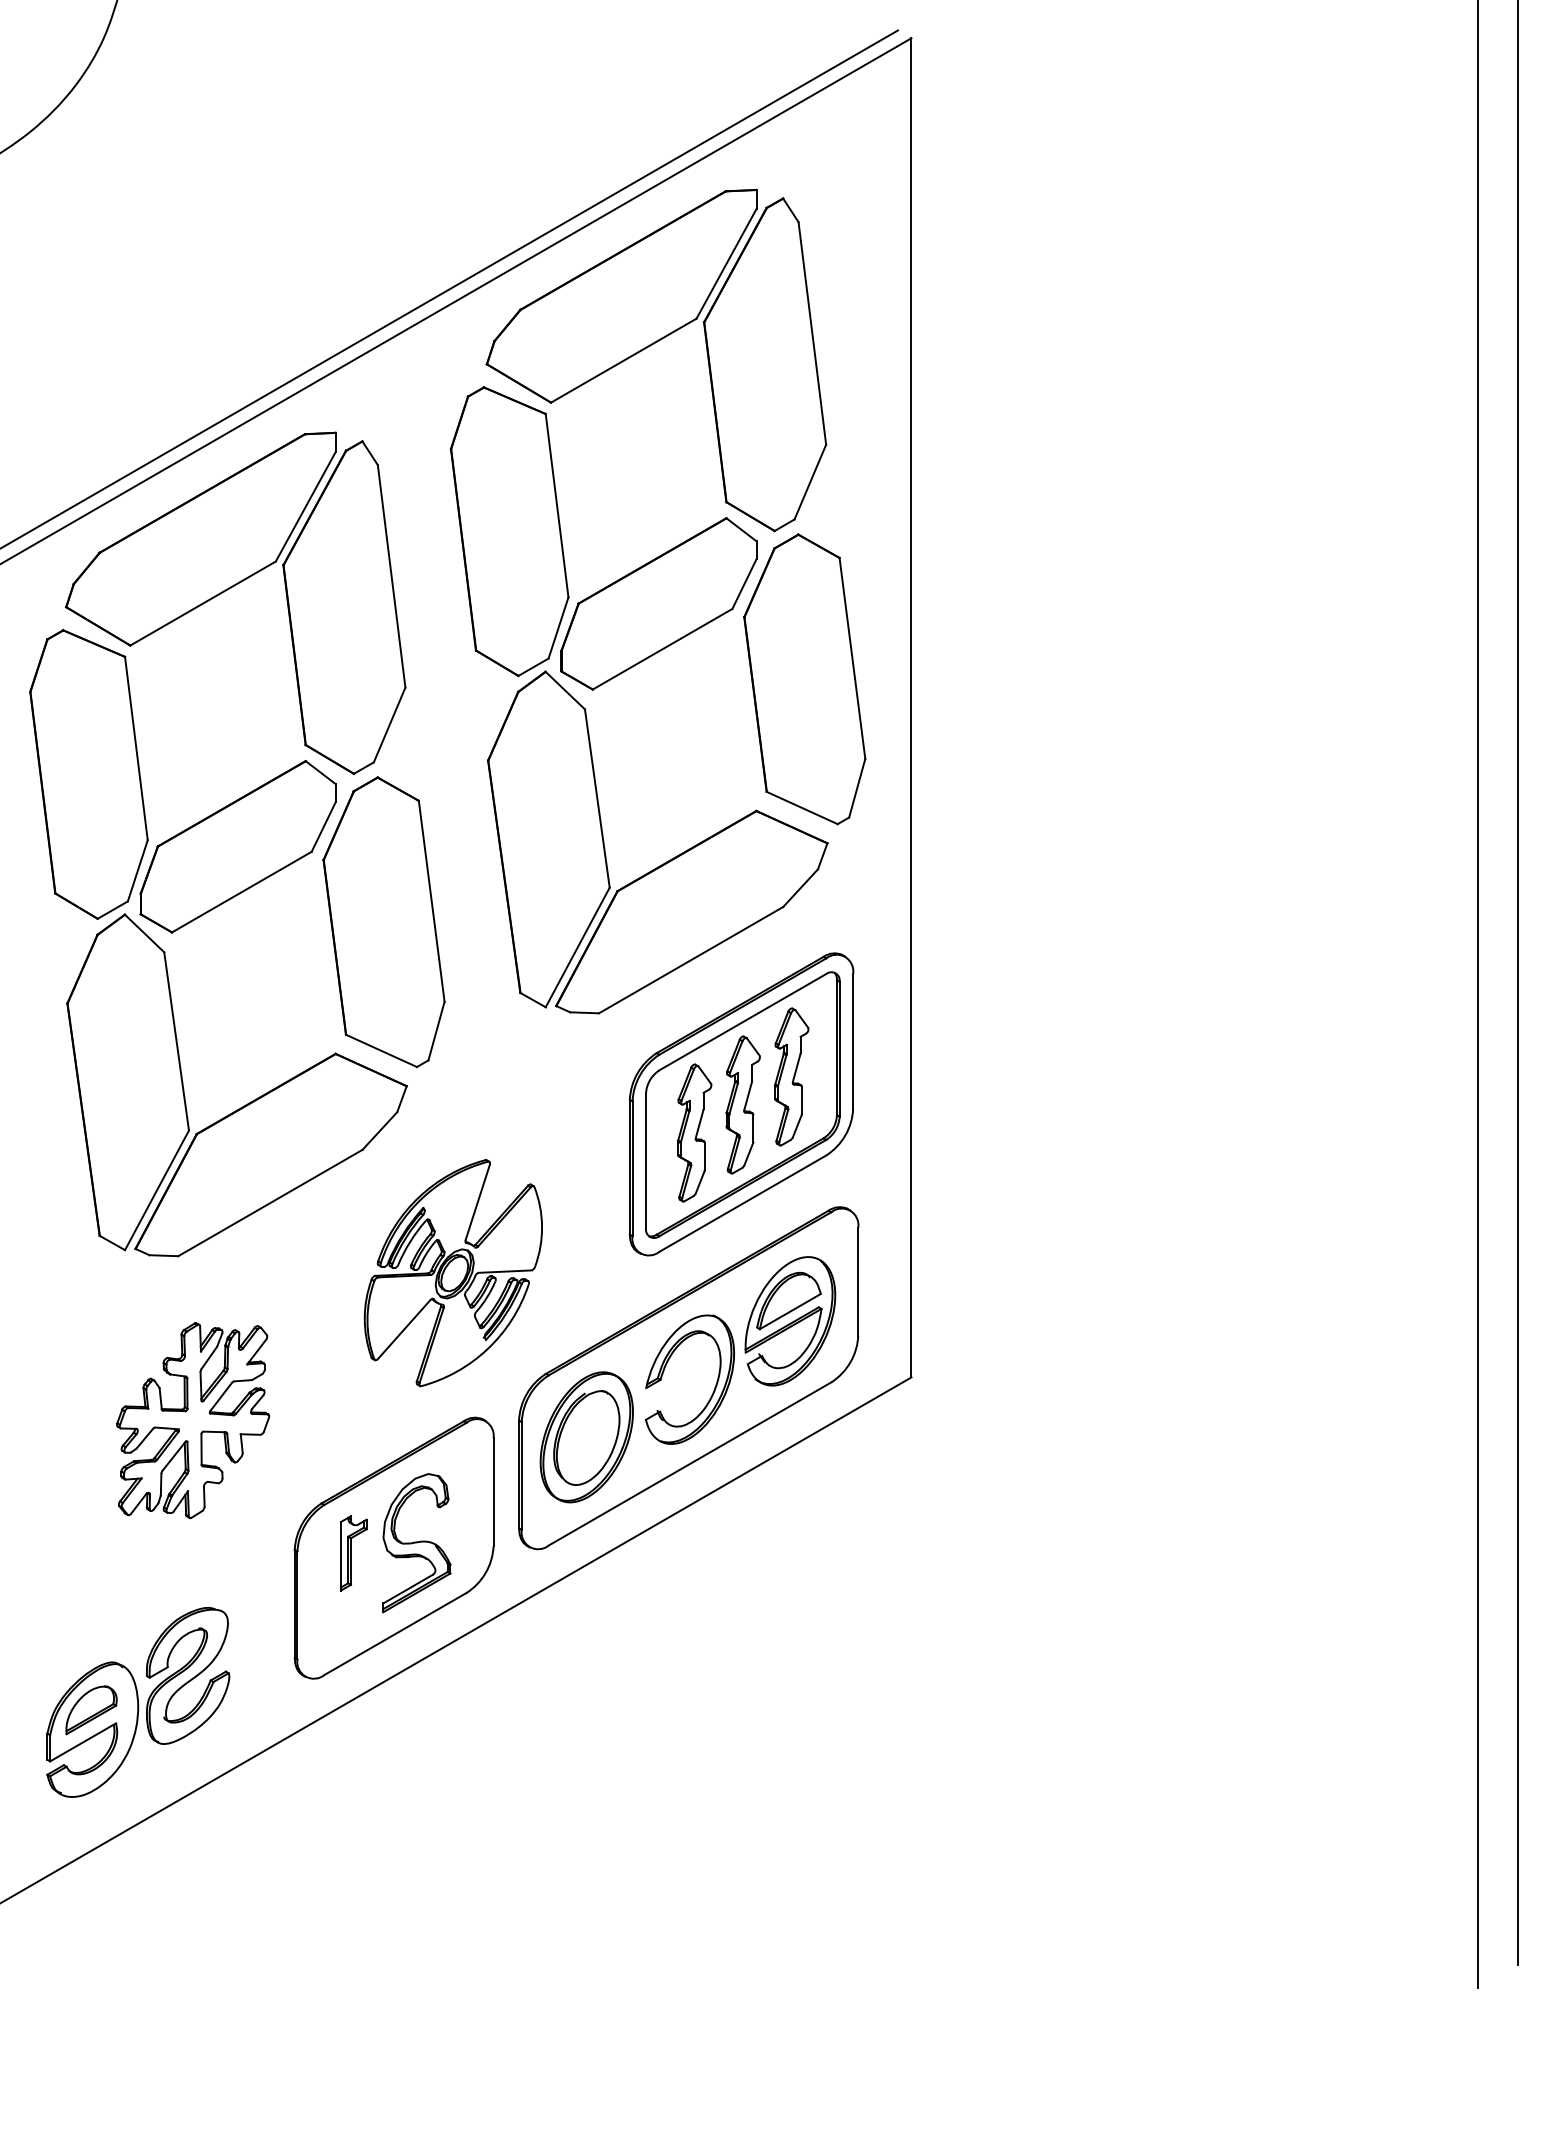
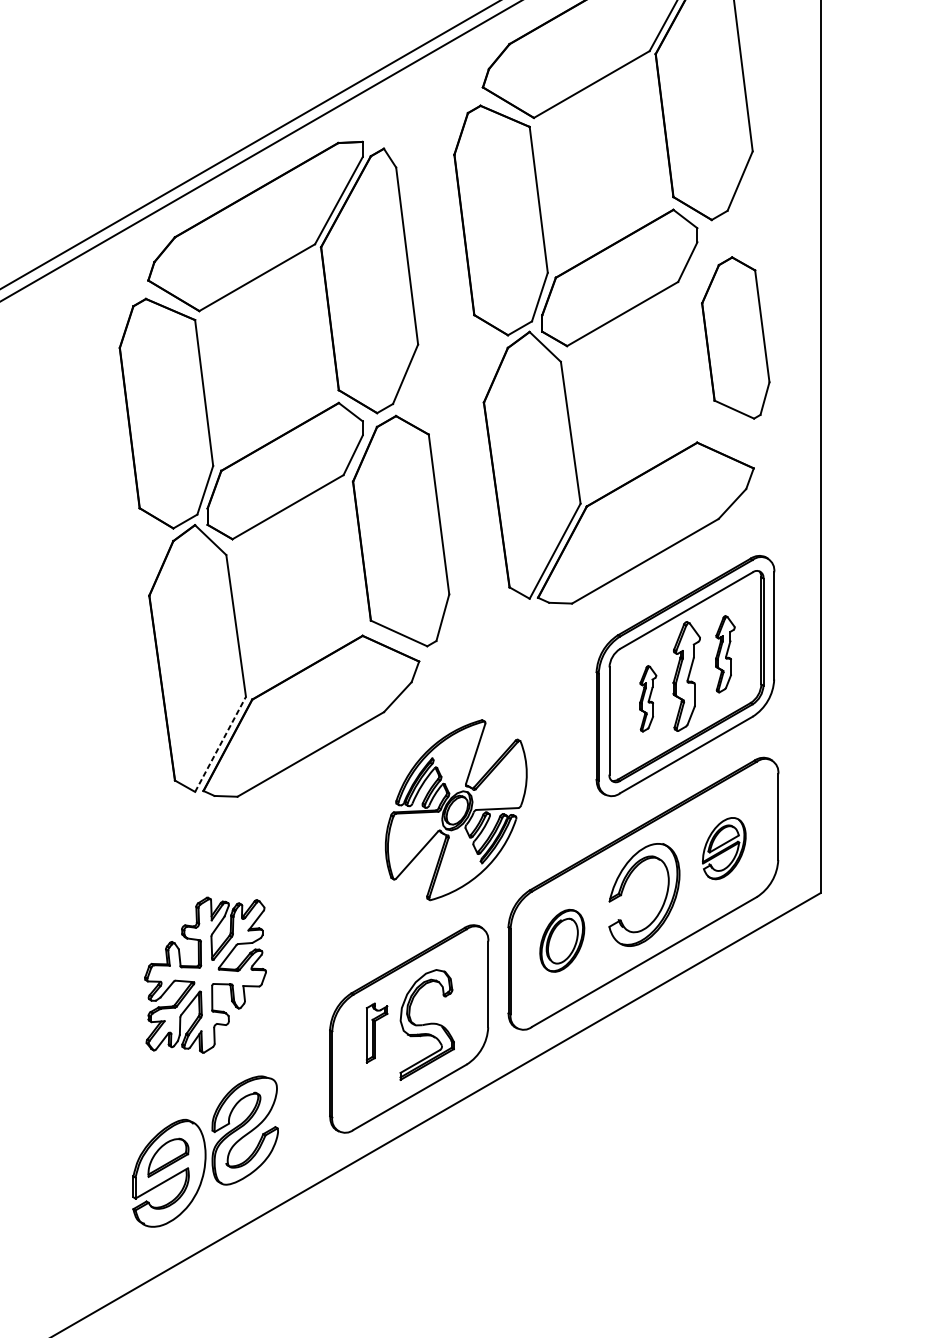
part: (804, 679) -> (735, 338), size x0.7
part: (791, 1076) -> (725, 653), size x0.7
part: (694, 1132) -> (648, 698), size x0.6
line: (157, 1190) -> (220, 744), solid -> dashed
part: (790, 1321) -> (724, 848), size x0.6
part: (193, 1420) -> (205, 975), moved
part: (586, 1437) -> (562, 940), size x0.6

